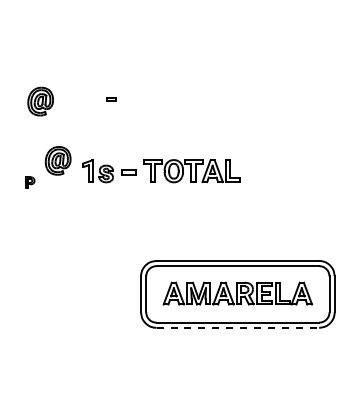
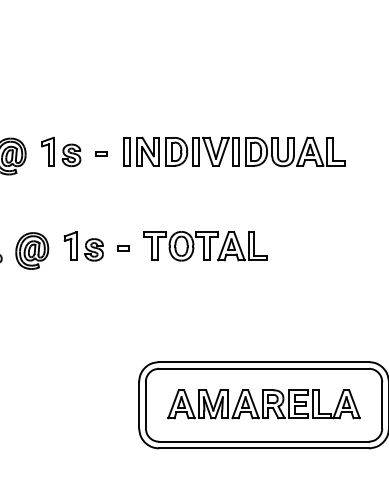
part: (80, 97) -> (61, 151), added
part: (214, 97) -> (233, 151), added
part: (57, 160) -> (31, 250), moved
part: (128, 172) -> (122, 247), size x0.62
line: (238, 327) -> (264, 447), dashed -> solid

